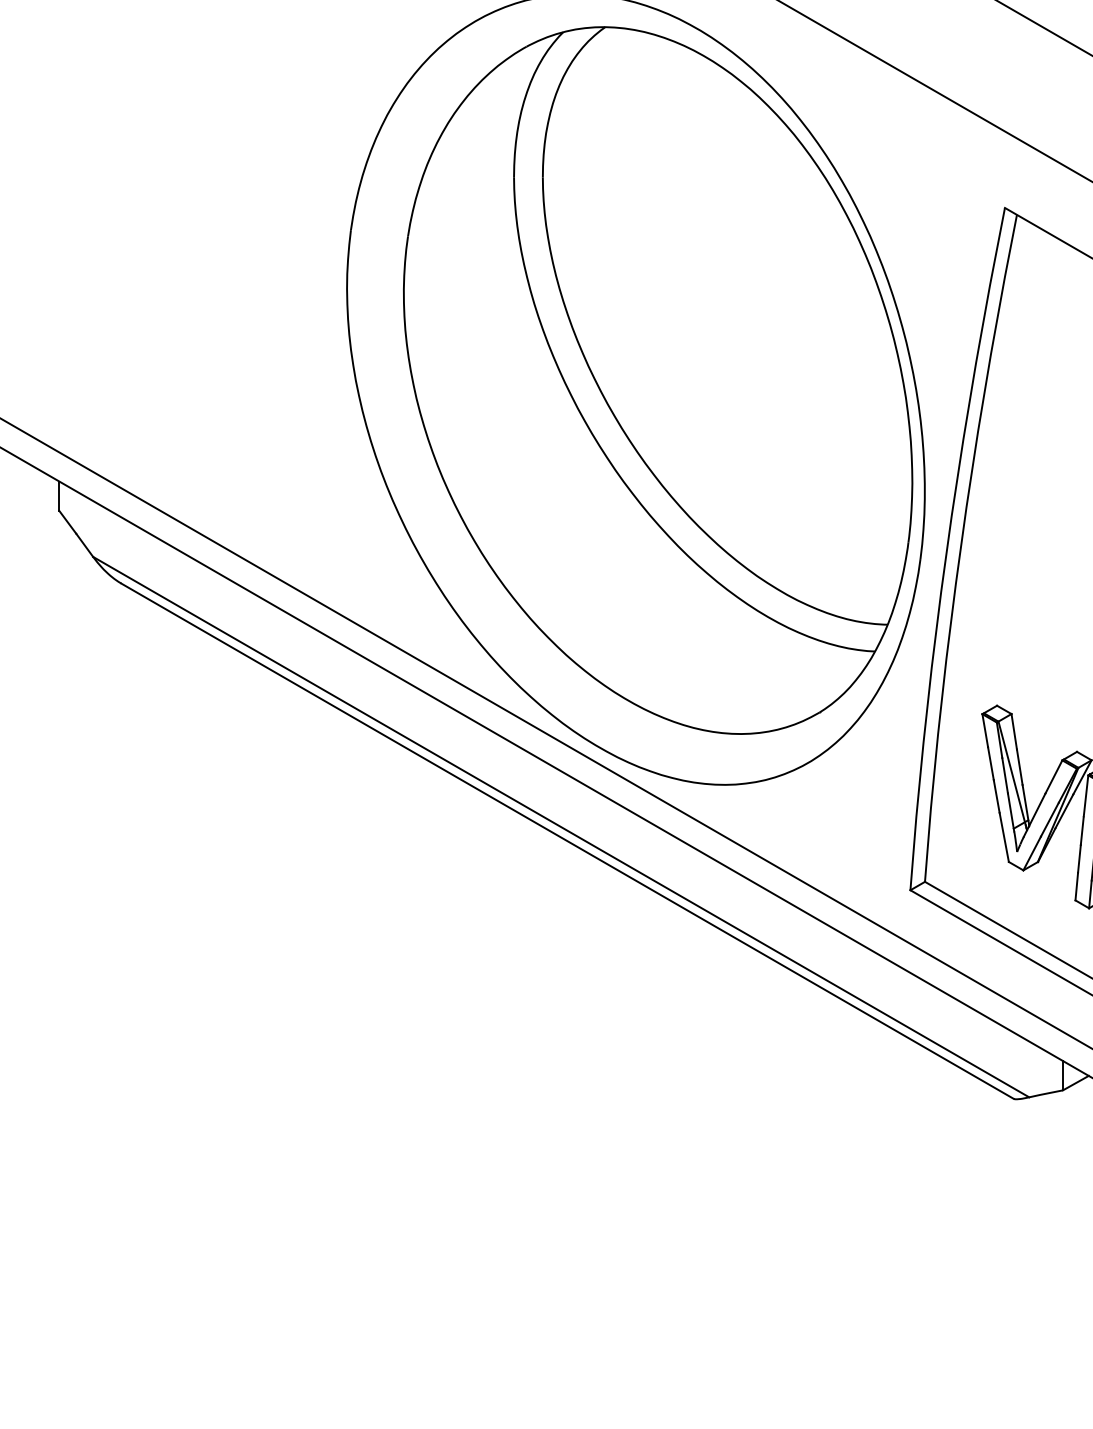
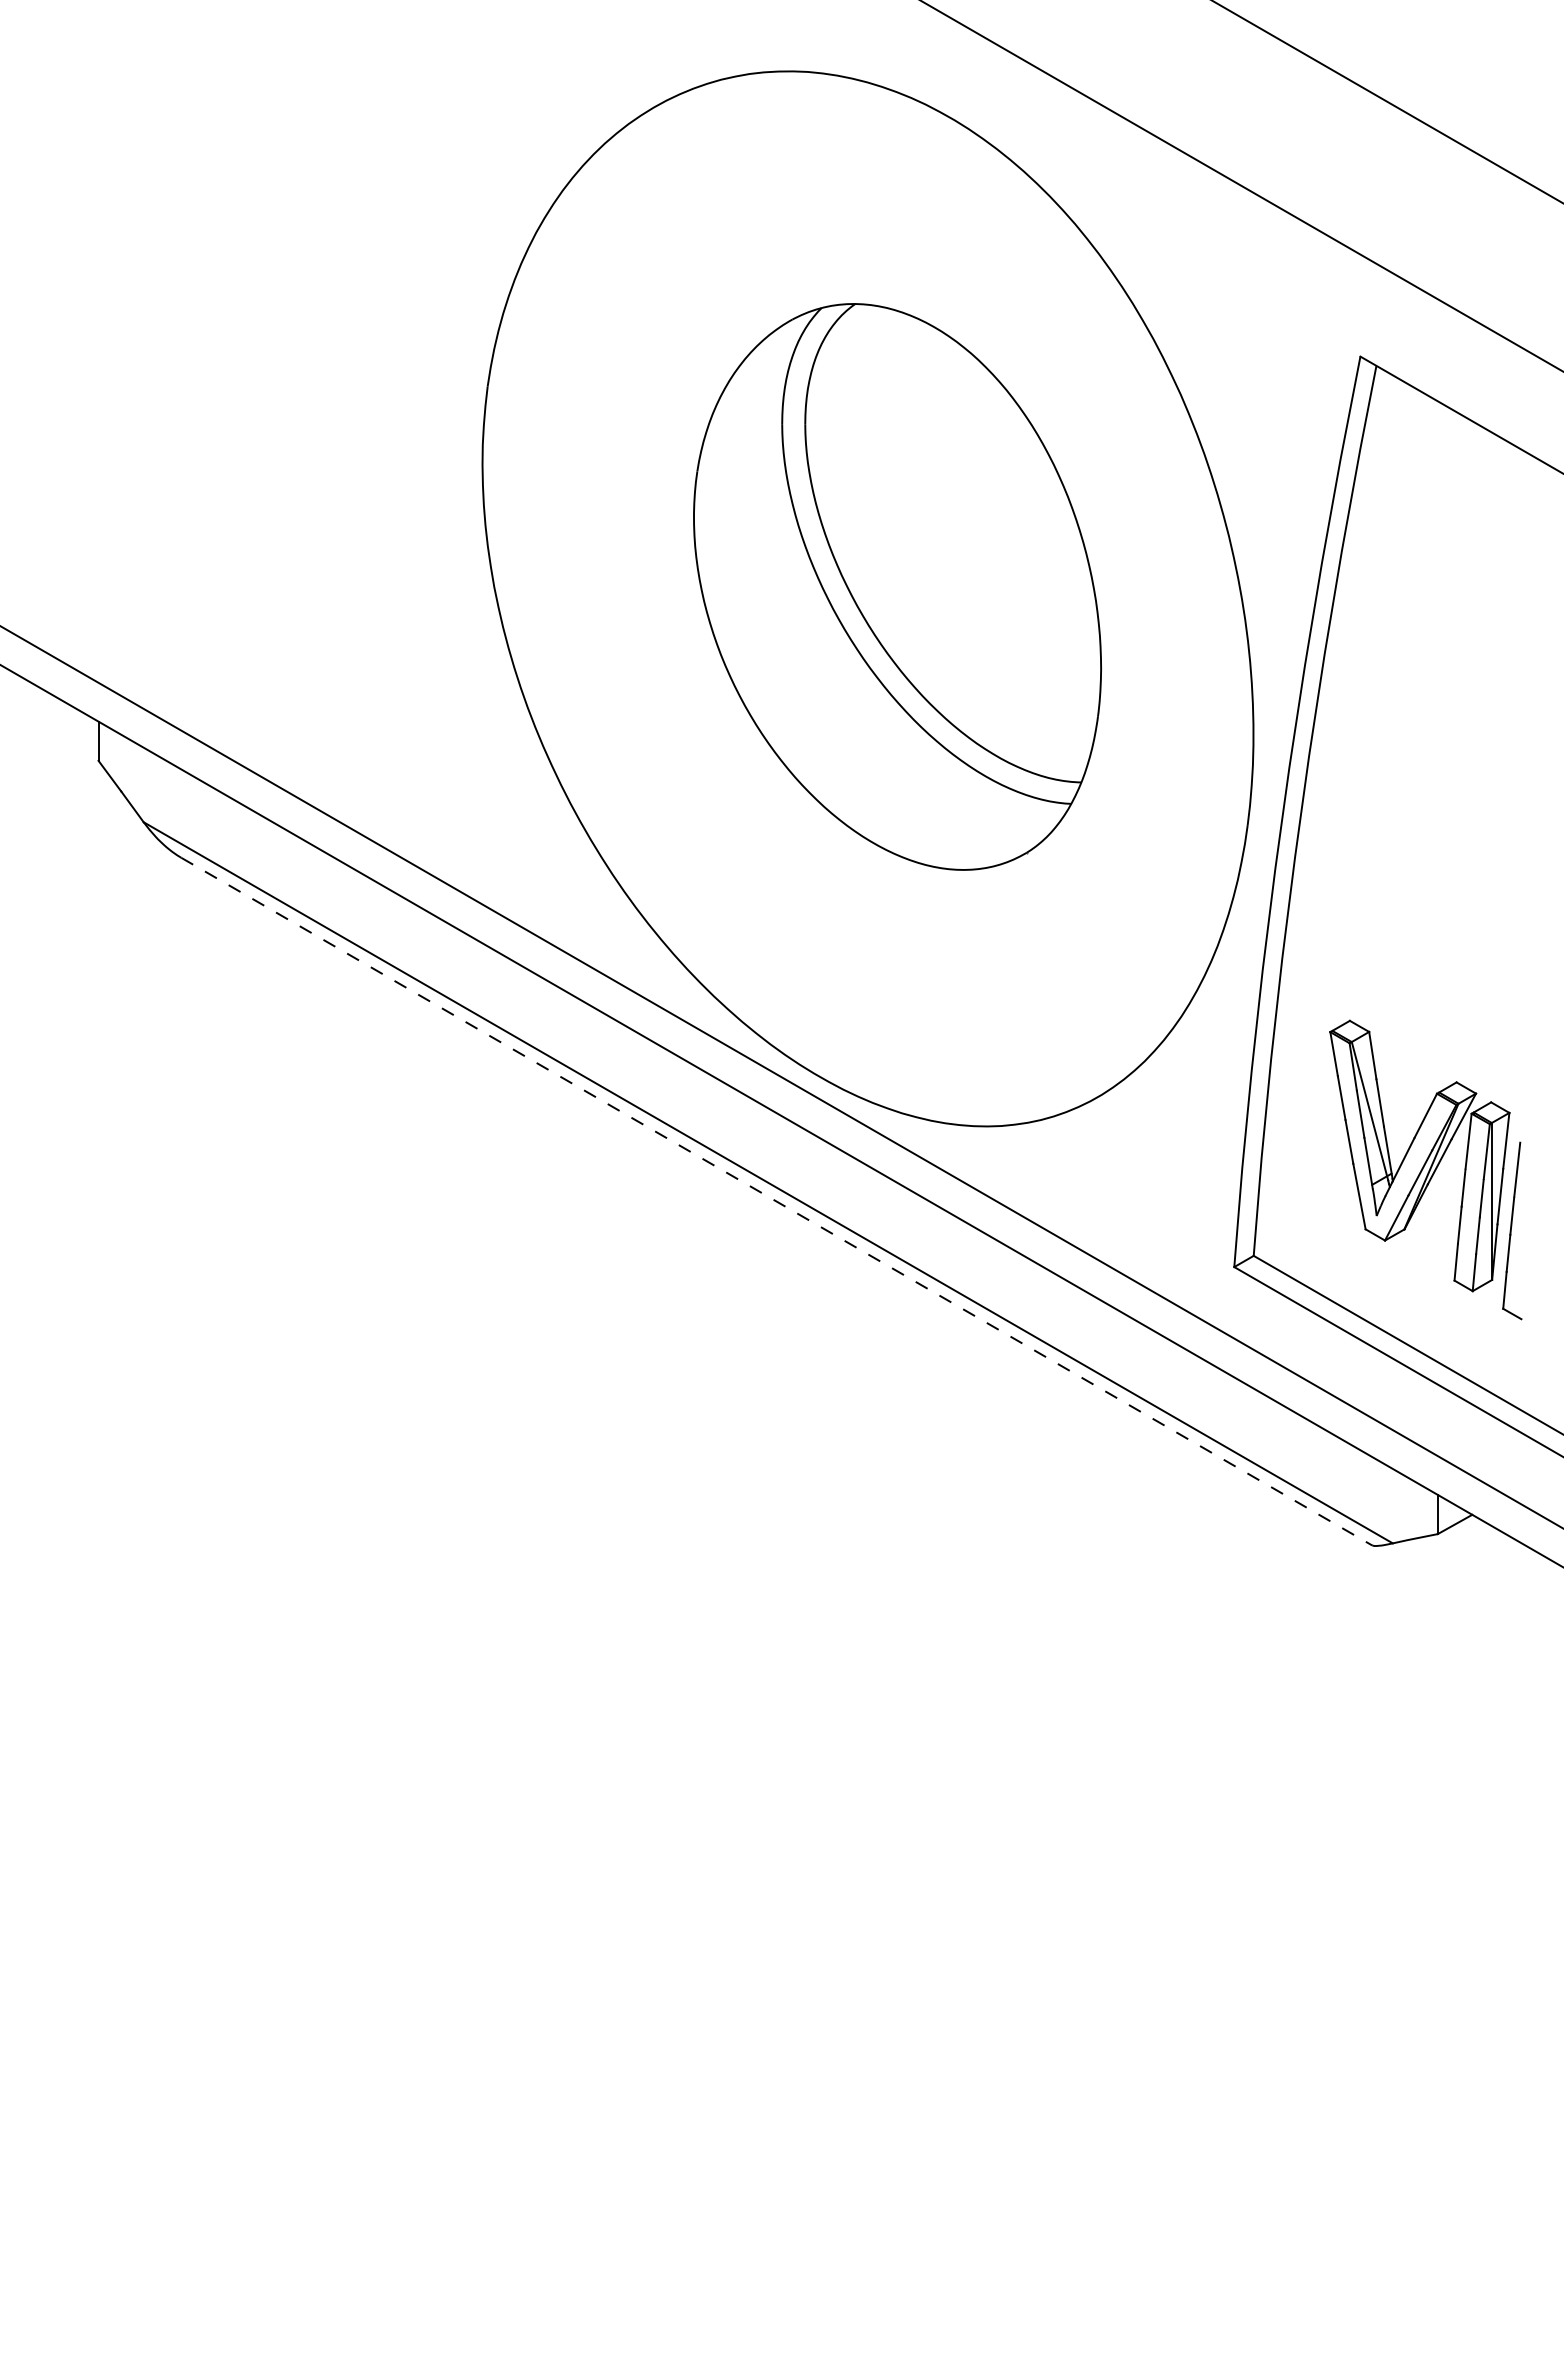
part: (658, 380) -> (897, 586), size x0.6
line: (567, 841) -> (776, 1201), solid -> dashed

